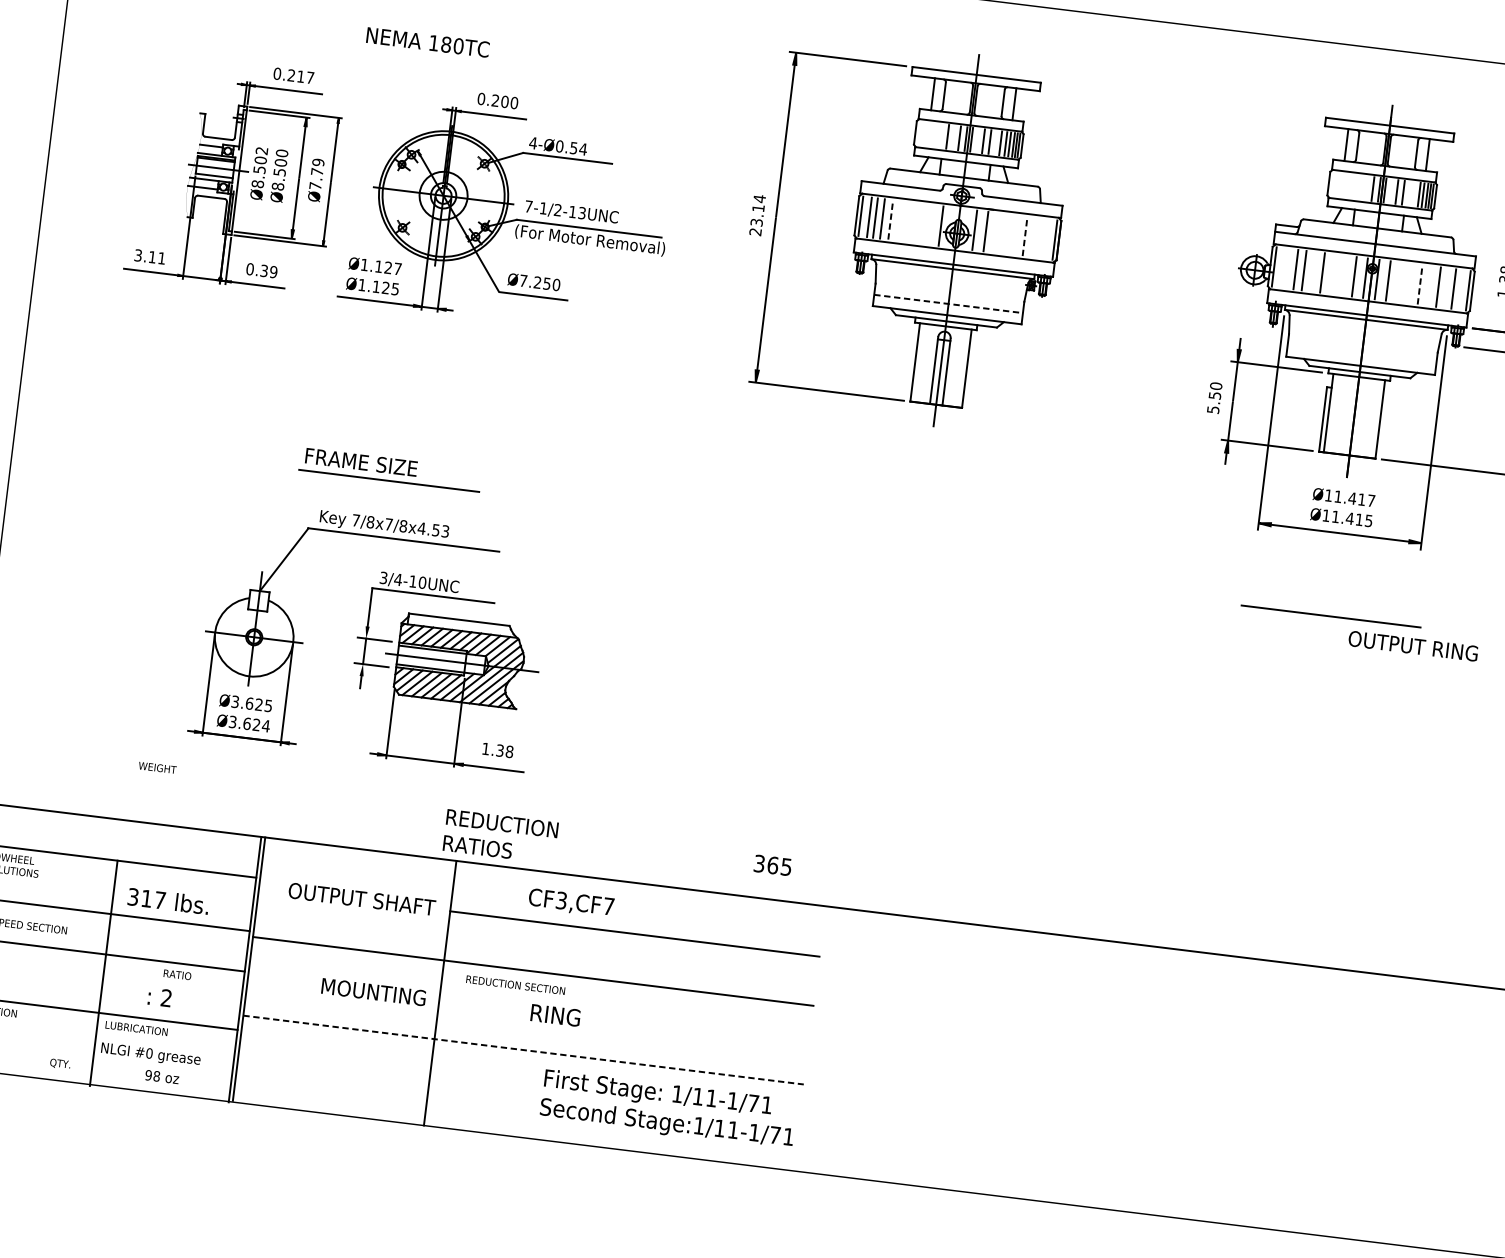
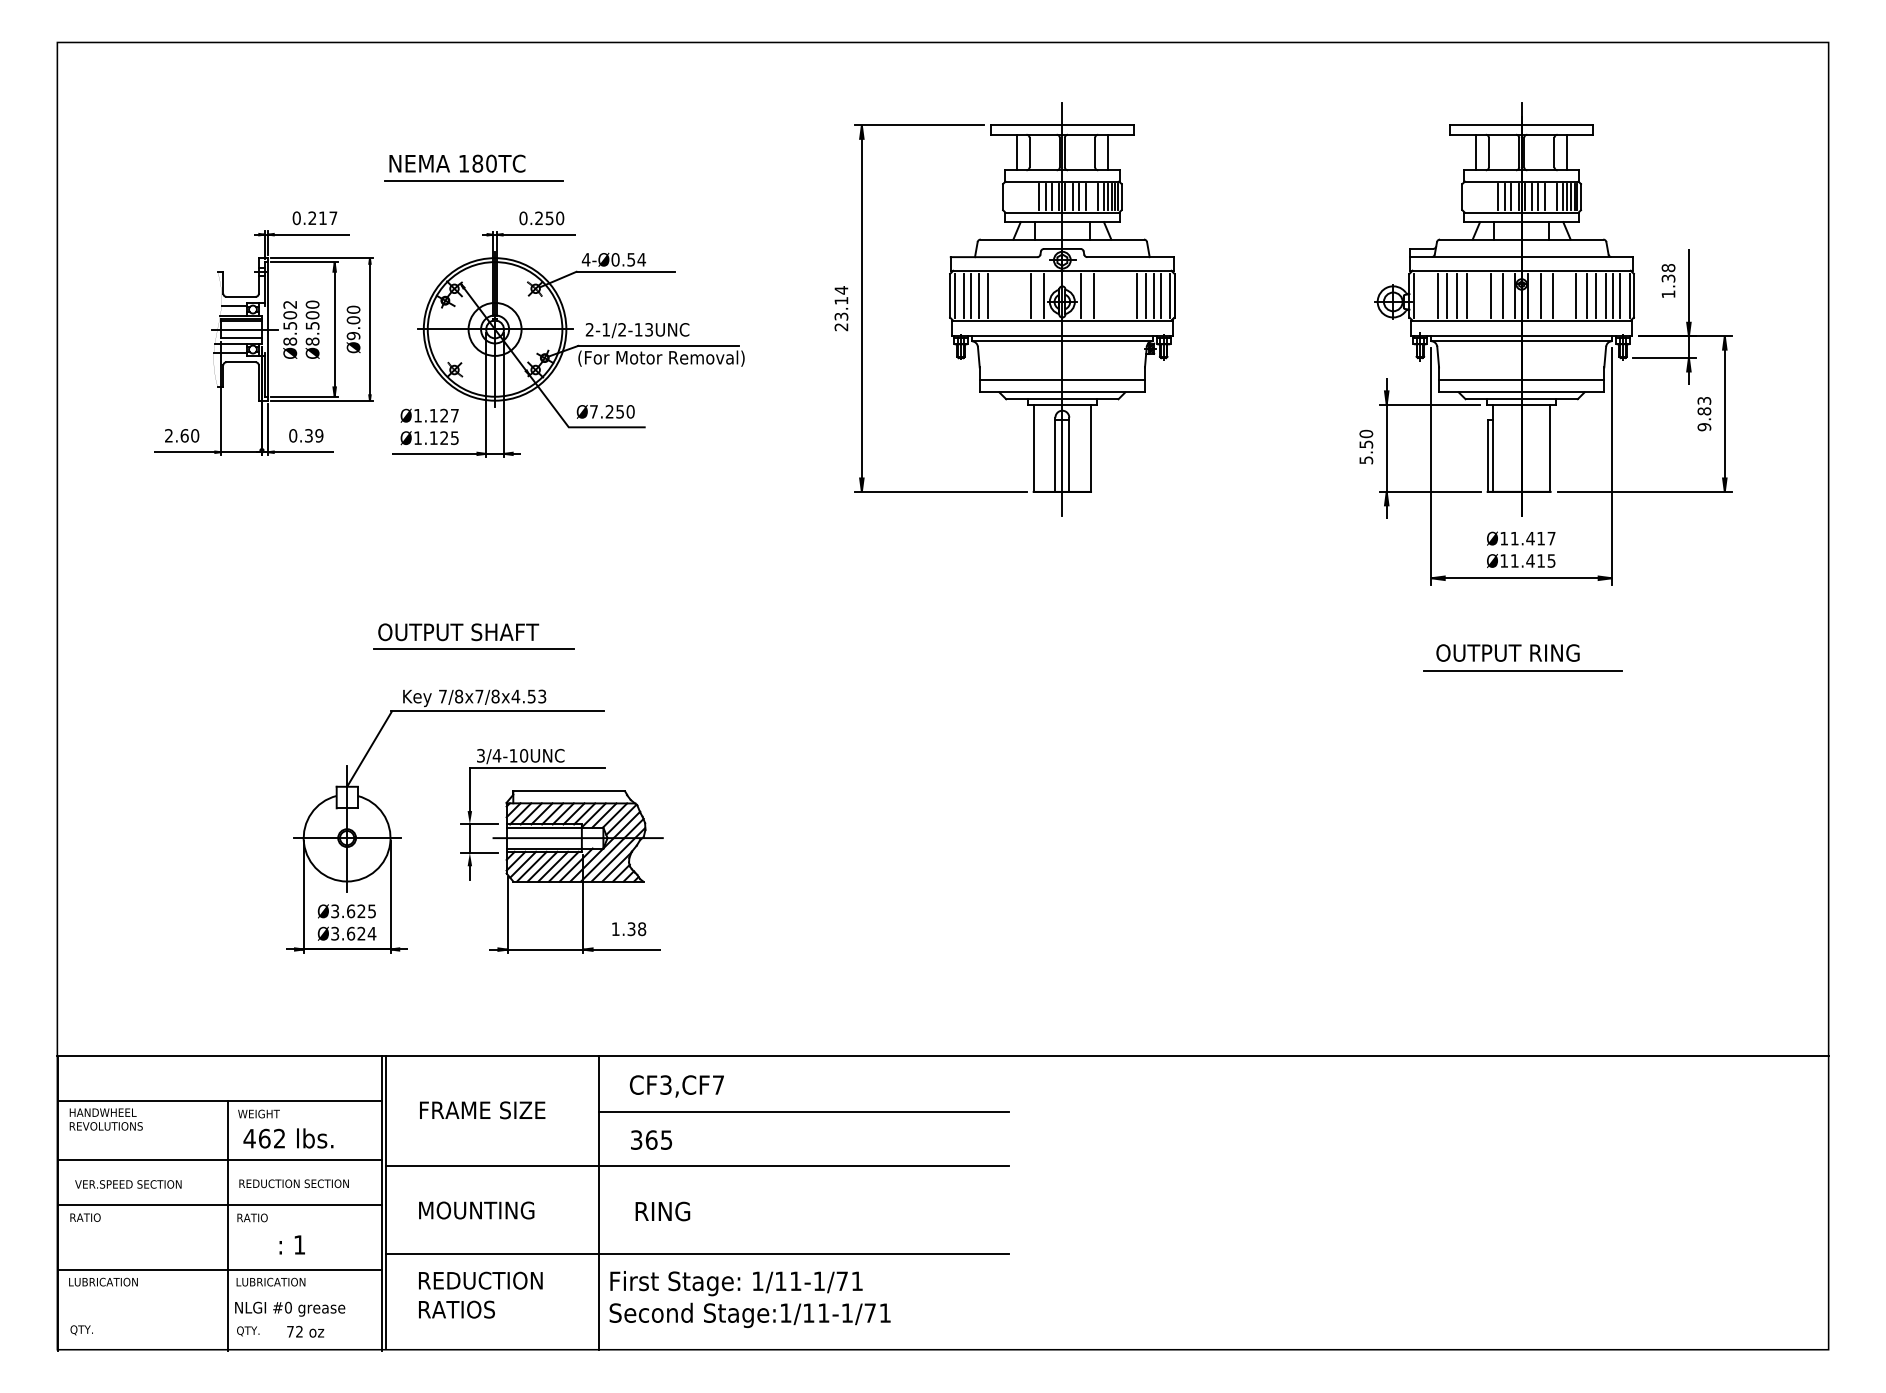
line: (440, 59) -> (473, 180), added
text: (504, 101) -> (549, 218), 0.200 -> 0.250
line: (954, 138) -> (1046, 197), added
line: (977, 140) -> (1072, 197), added
text: (316, 173) -> (353, 322), Ø7.79 -> Ø9.00
line: (1361, 187) -> (1498, 197), added
line: (1367, 188) -> (1505, 197), added
line: (1390, 191) -> (1531, 197), added
line: (1414, 194) -> (1557, 197), added
text: (528, 206) -> (589, 329), 7-1/2-13UNC -> 2-1/2-13UNC
line: (890, 219) -> (987, 295), dashed -> solid
line: (930, 224) -> (1031, 295), added
line: (1025, 236) -> (1137, 295), dashed -> solid
line: (1033, 237) -> (1146, 295), added
line: (1039, 238) -> (1153, 295), added
line: (1046, 238) -> (1160, 295), added
text: (150, 256) -> (182, 435), 3.11 -> 2.60
line: (1312, 271) -> (1456, 295), added
line: (1343, 275) -> (1490, 295), added
line: (1399, 282) -> (1552, 295), added
line: (1419, 284) -> (1575, 295), dashed -> solid
line: (1429, 285) -> (1586, 295), added
line: (1446, 287) -> (1605, 295), added
line: (1459, 289) -> (1619, 295), added
line: (948, 303) -> (1062, 379), dashed -> solid
line: (1361, 354) -> (1521, 379), added
text: (377, 464) -> (458, 632), FRAME SIZE -> OUTPUT SHAFT
text: (1412, 645) -> (1507, 652), moved
text: (157, 767) -> (258, 1113), moved
text: (500, 836) -> (480, 1294), moved
text: (772, 864) -> (651, 1139), moved
text: (146, 898) -> (264, 1138), 317 -> 462
text: (362, 899) -> (500, 1110), OUTPUT SHAFT -> FRAME SIZE
text: (570, 903) -> (676, 1086), moved
text: (177, 974) -> (252, 1217), moved
text: (515, 984) -> (293, 1183), moved
text: (373, 992) -> (476, 1210), moved
text: (166, 997) -> (299, 1244), 2 -> 1
text: (555, 1015) -> (662, 1211), moved
line: (523, 1049) -> (697, 1253), dashed -> solid
text: (60, 1064) -> (248, 1331), moved
text: (152, 1075) -> (294, 1331), 98 -> 72
text: (667, 1109) -> (749, 1299), moved

